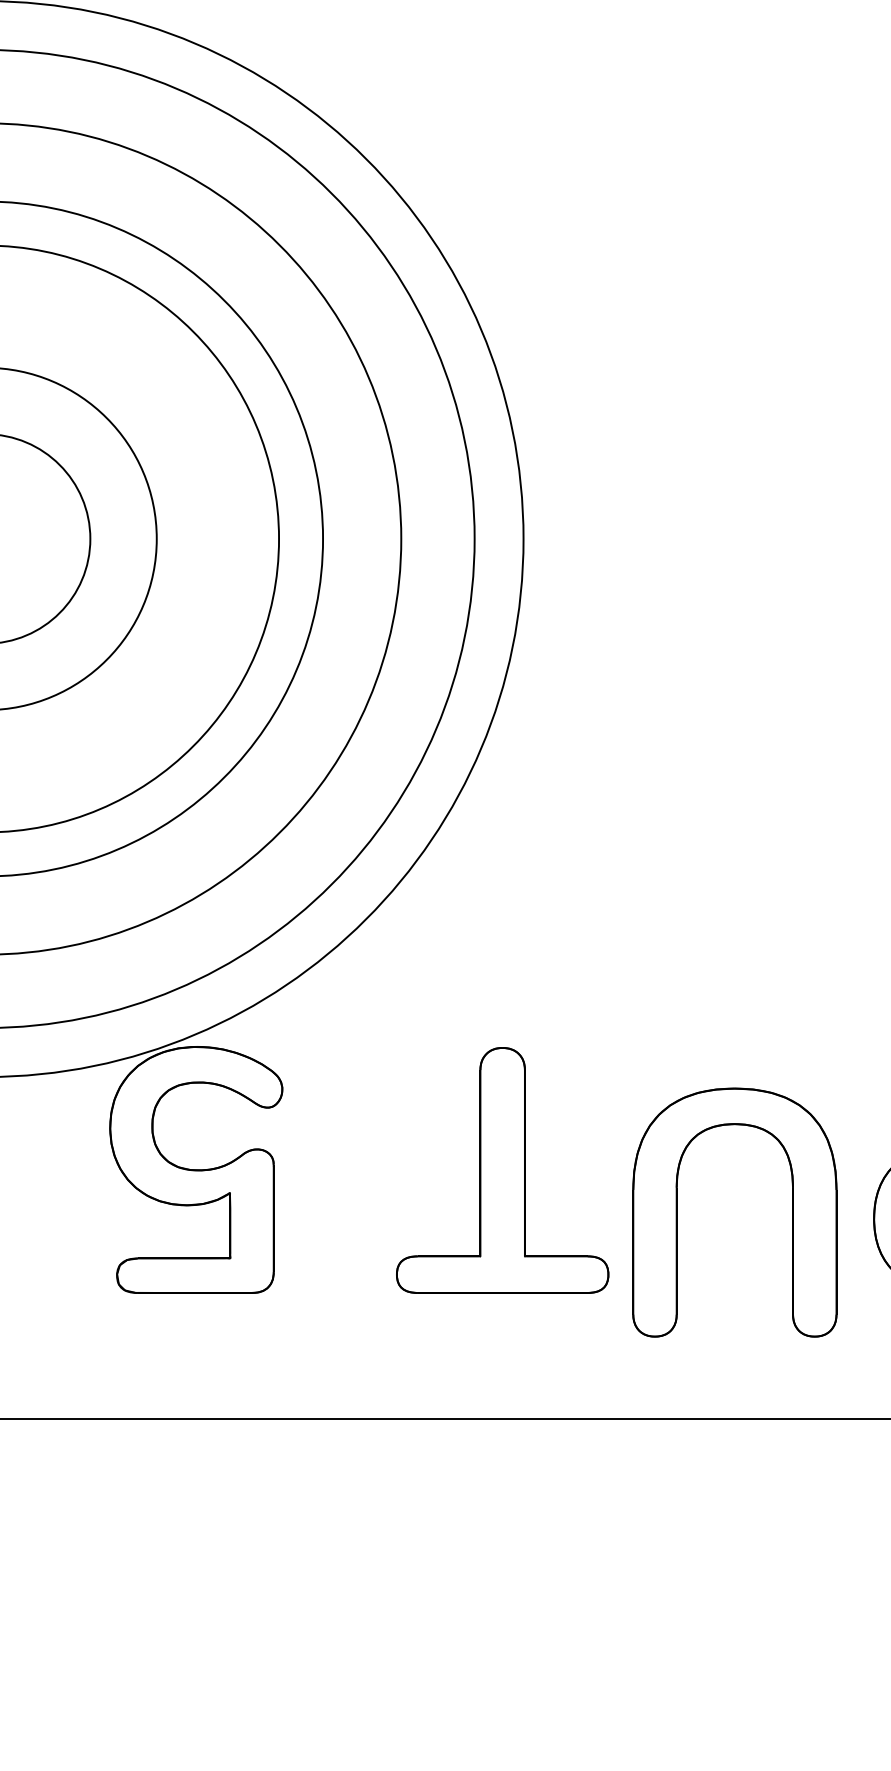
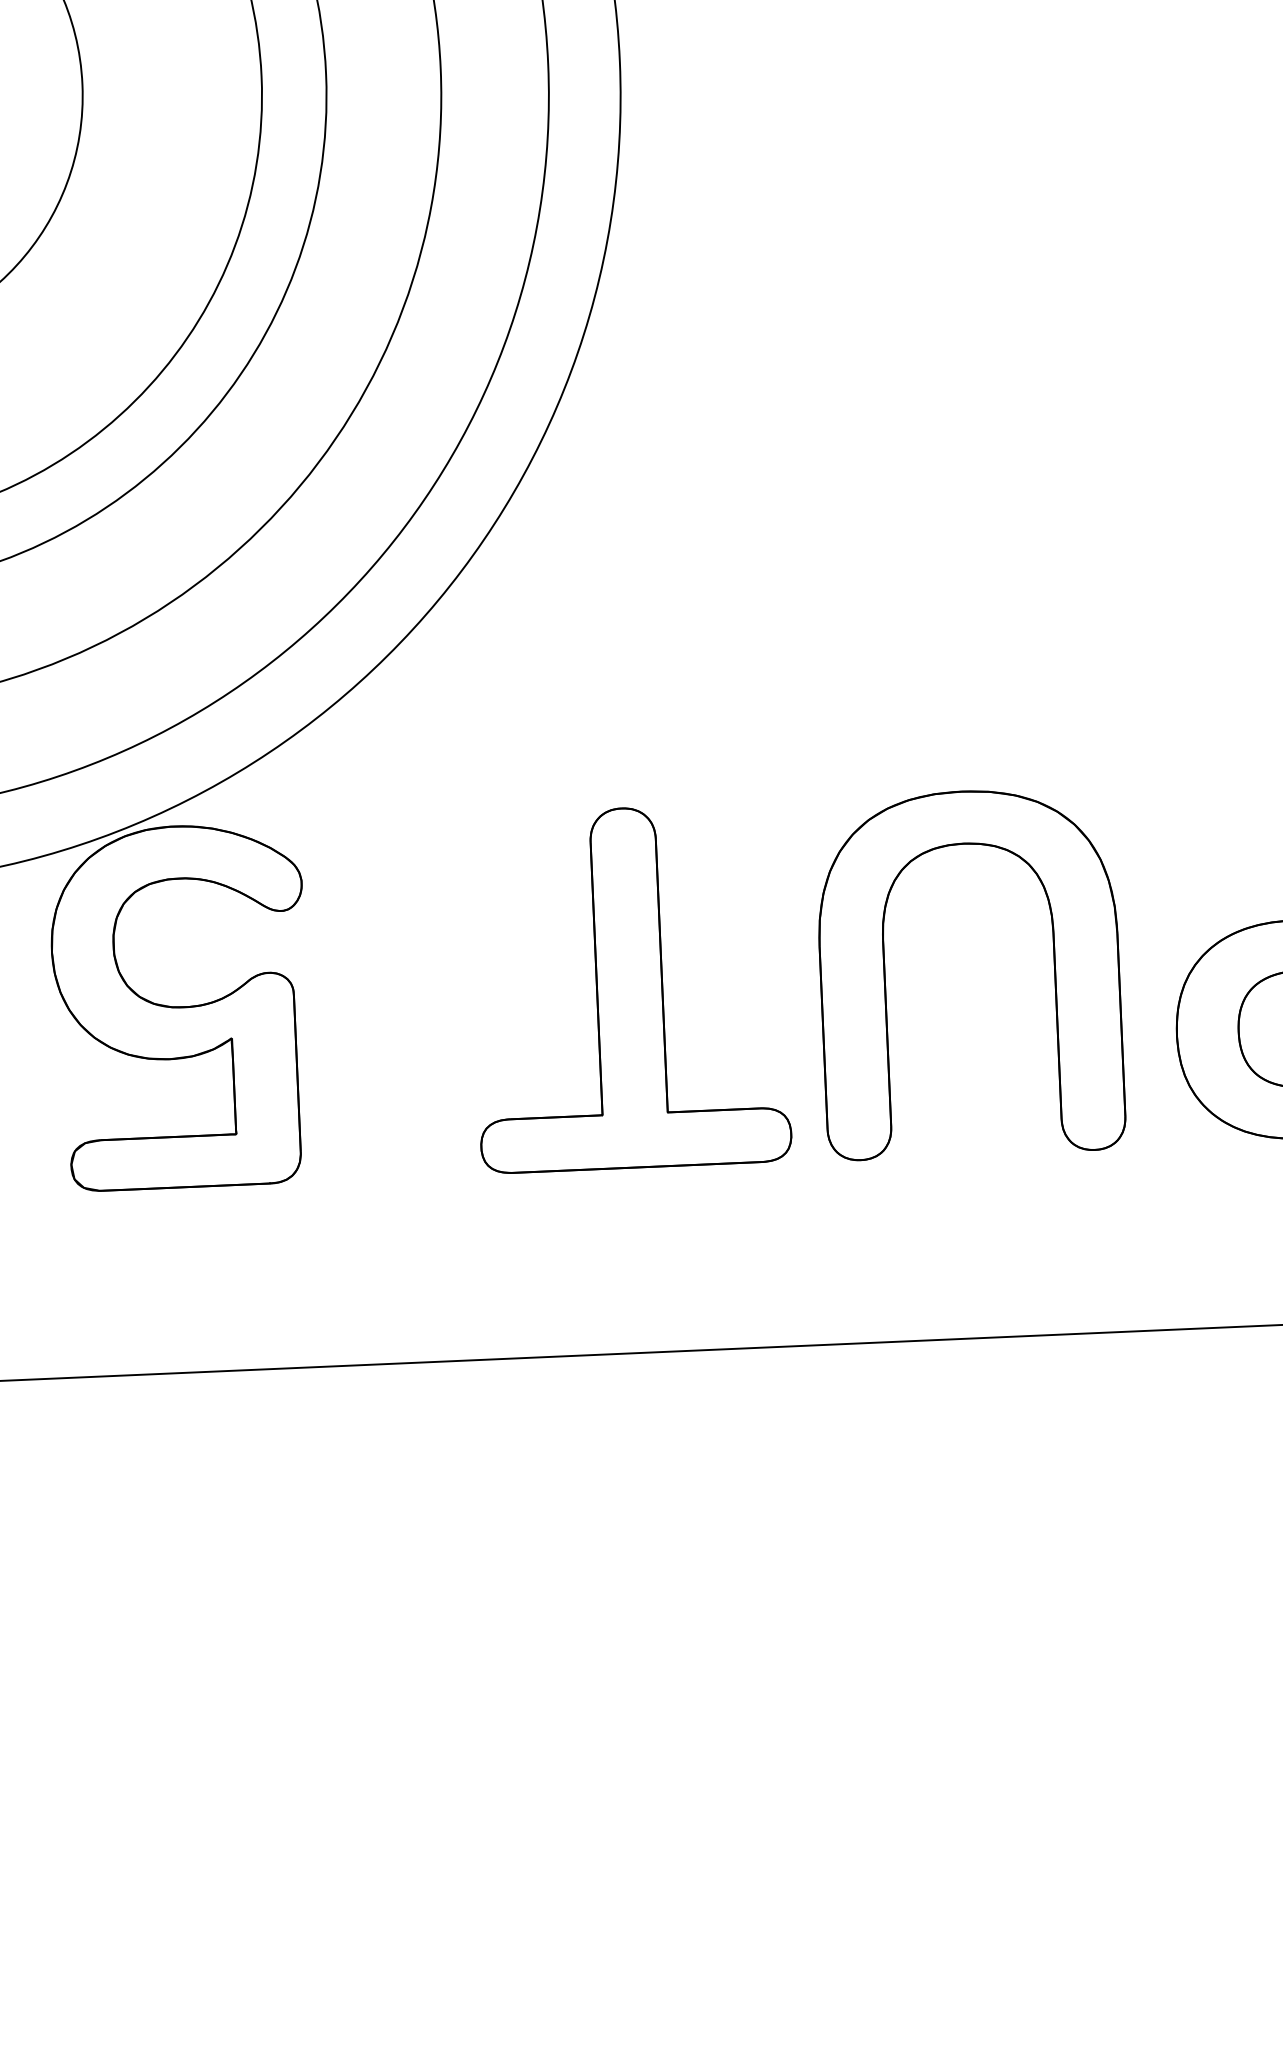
part: (677, 1212) -> (885, 976), moved

